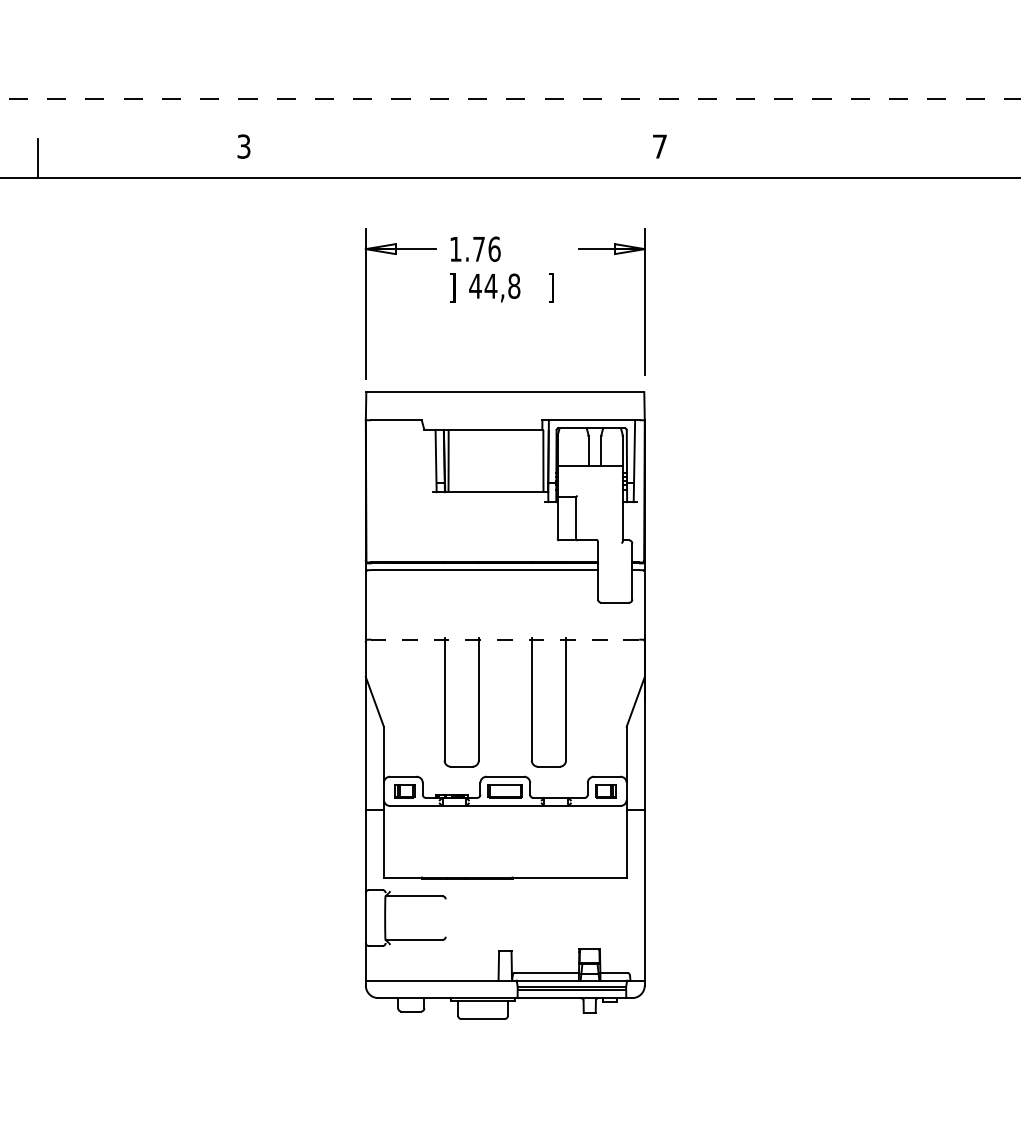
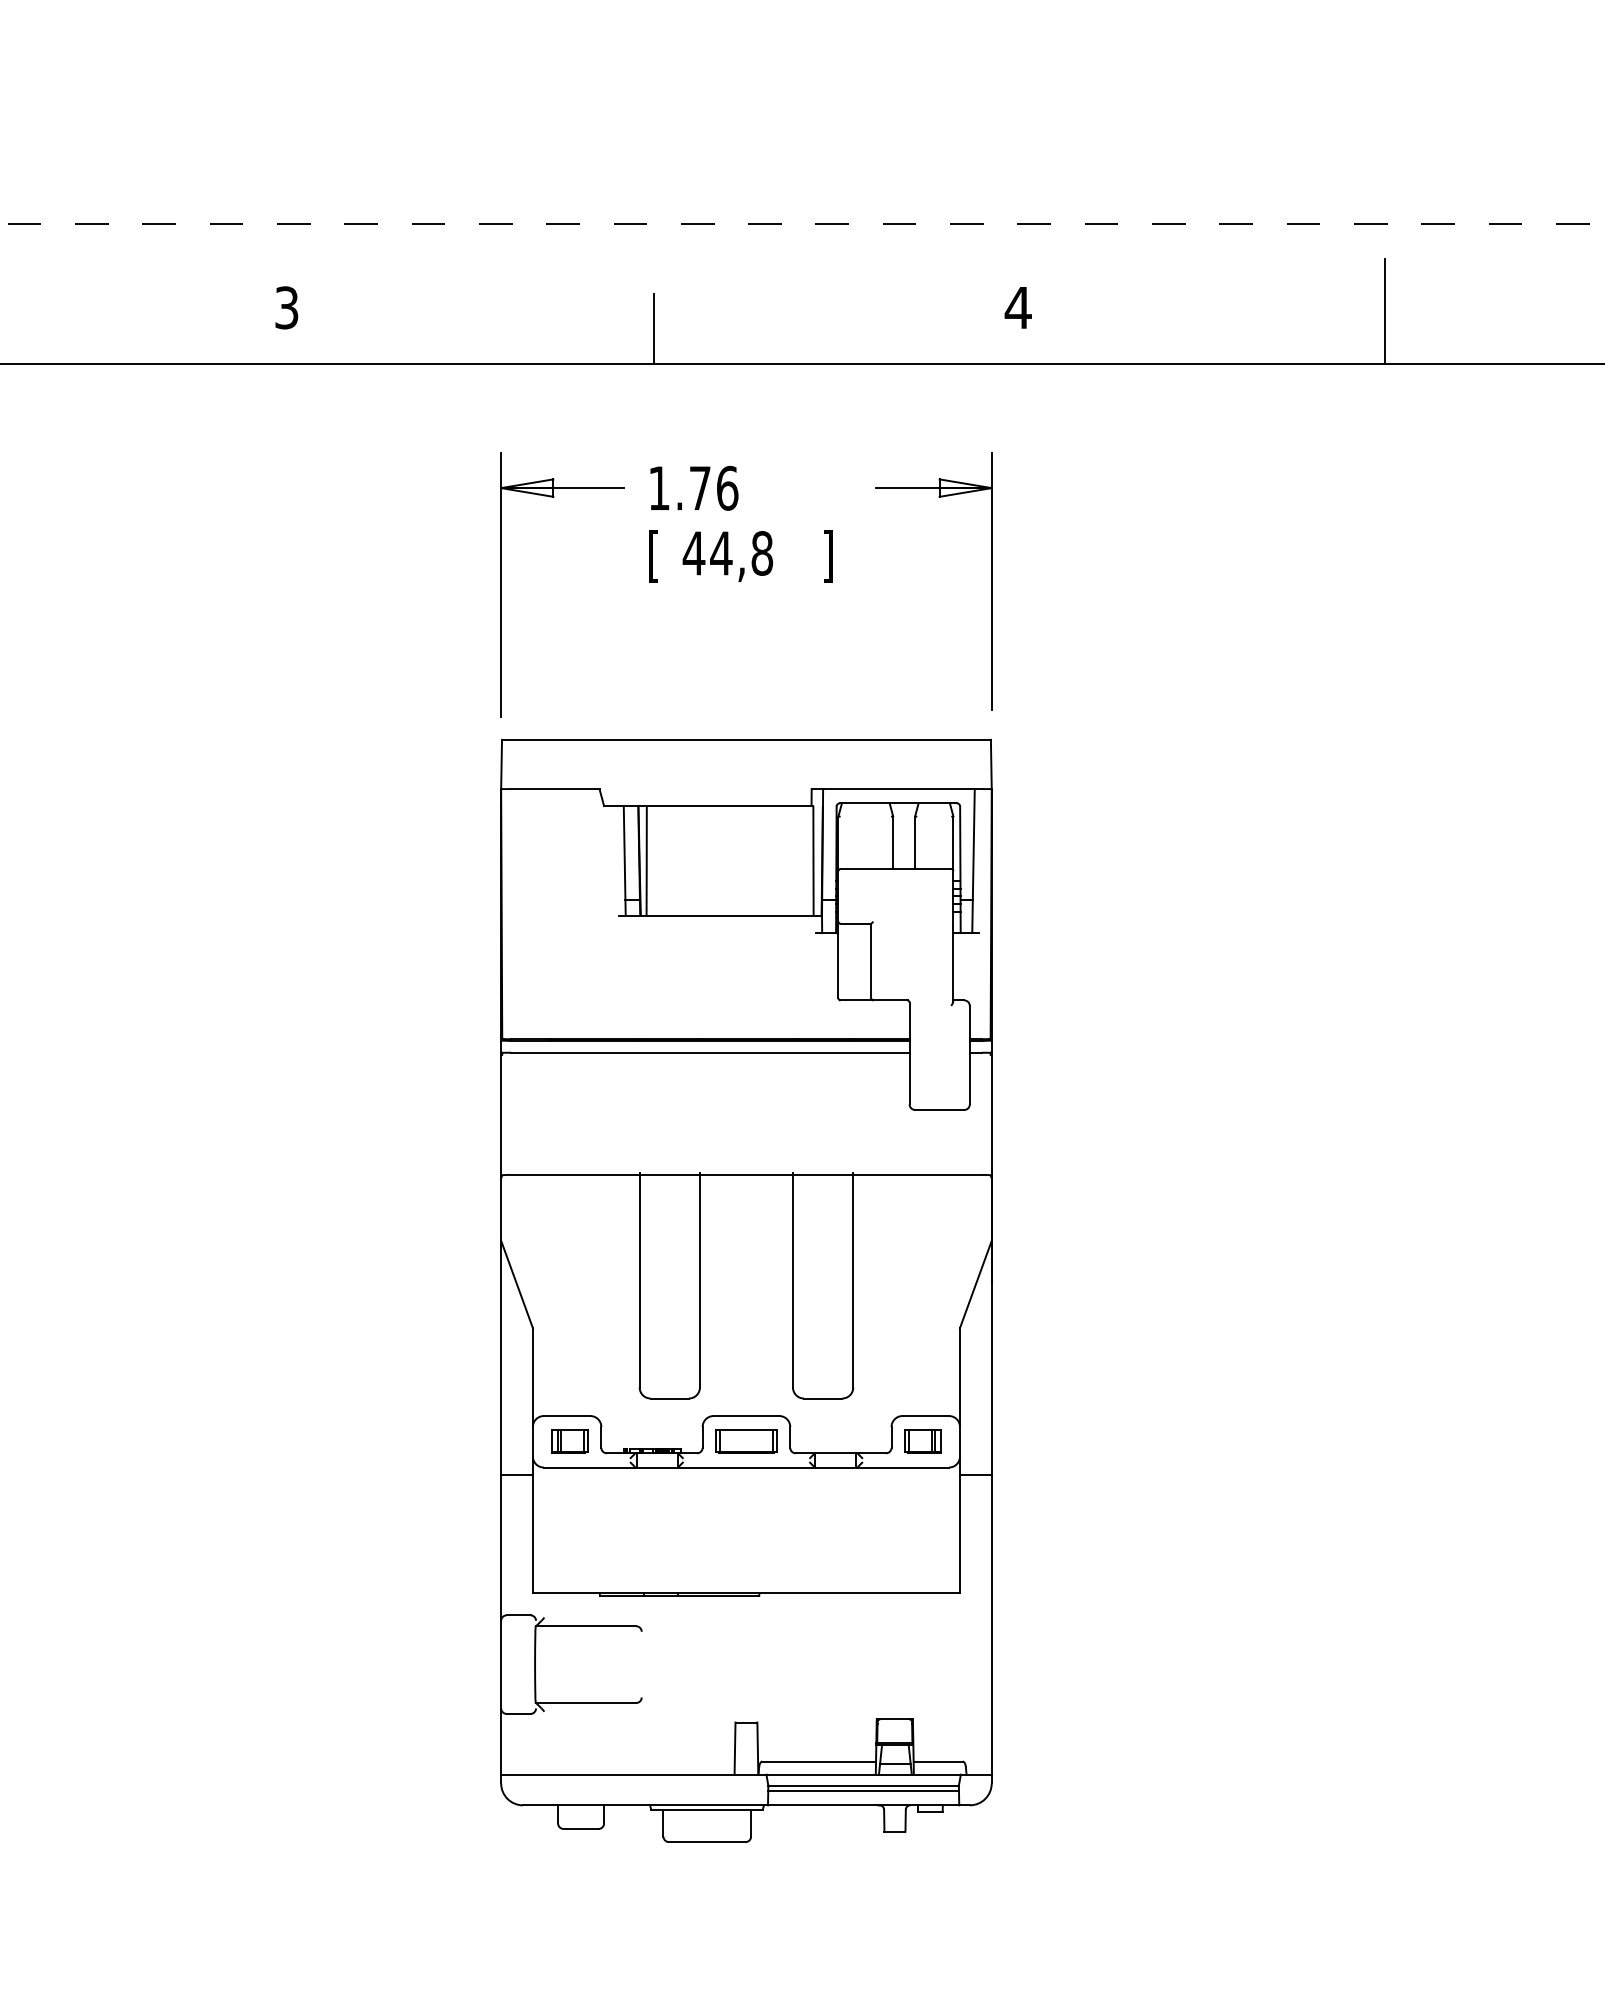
text: (659, 146) -> (1017, 307), 7 -> 4
line: (868, 148) -> (1385, 311), added
line: (452, 158) -> (653, 328), added
text: (452, 287) -> (653, 555), ] -> [
line: (505, 639) -> (746, 1174), dashed -> solid

